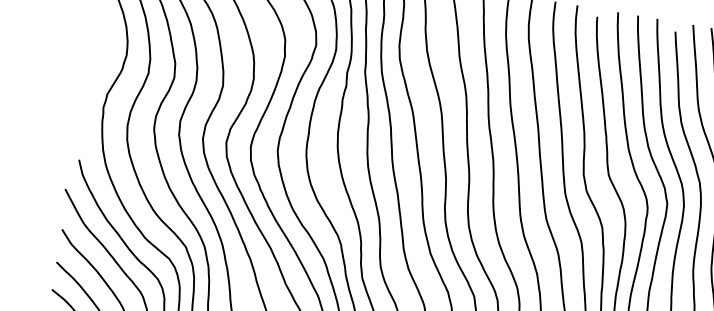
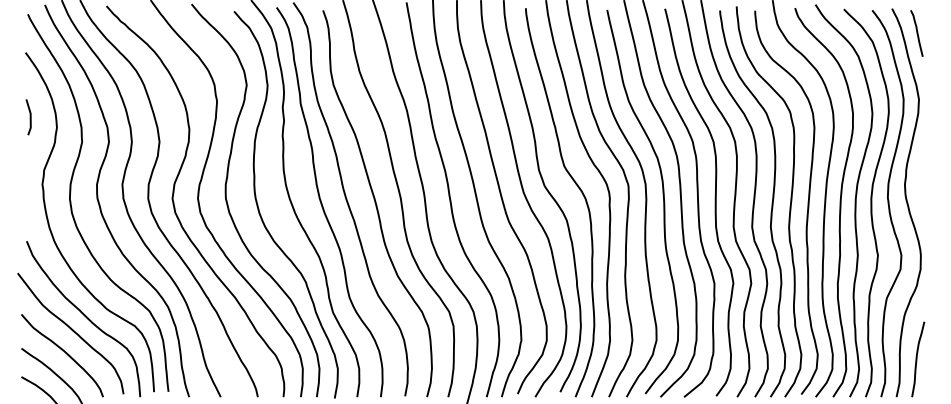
line: (101, 41) -> (29, 117), added

